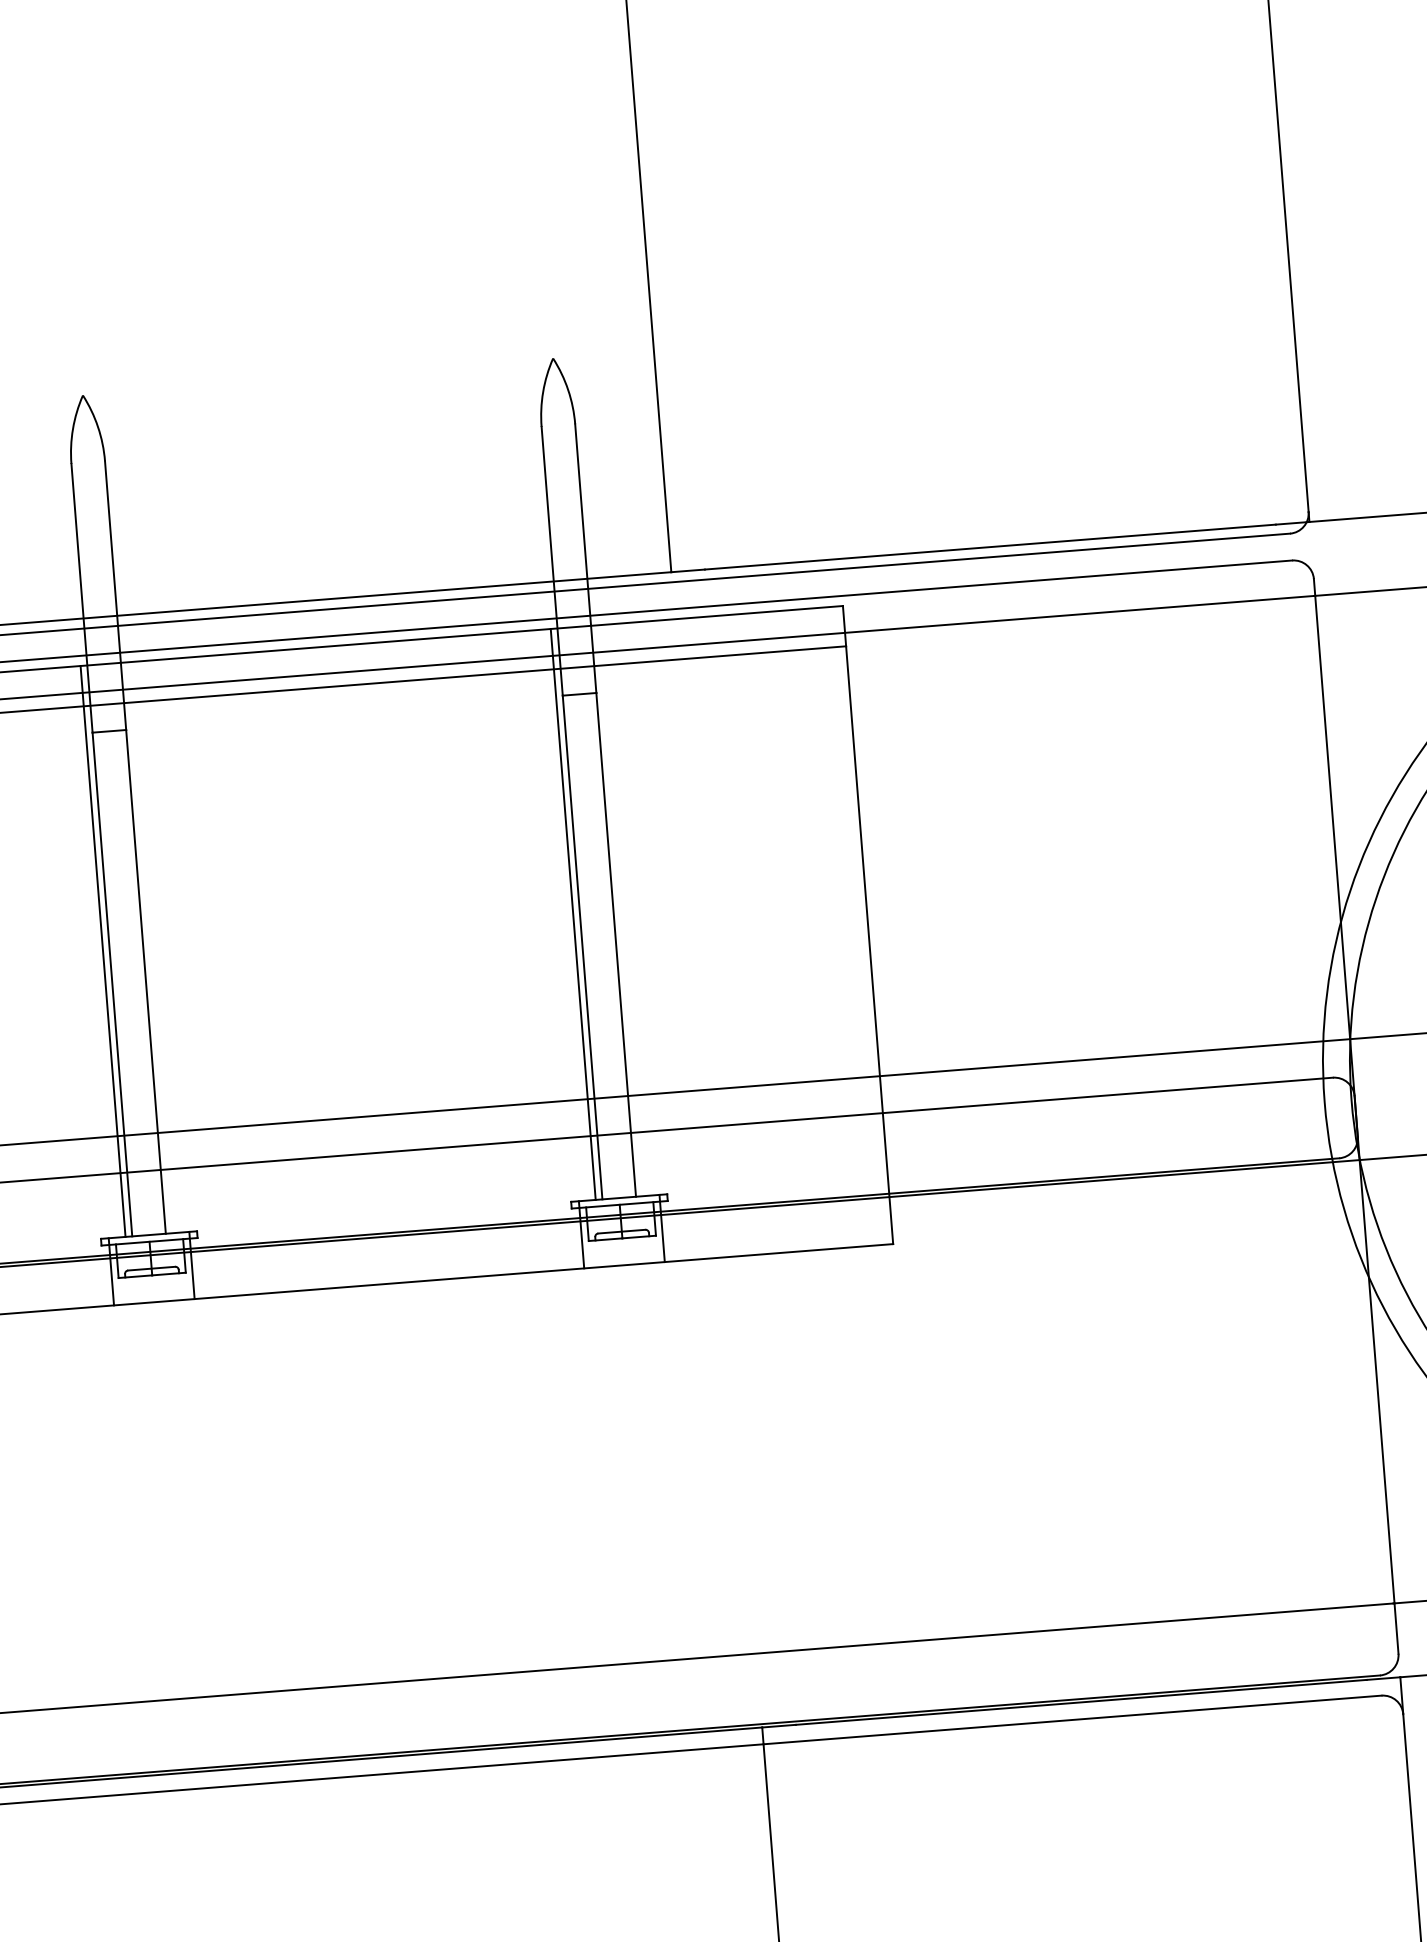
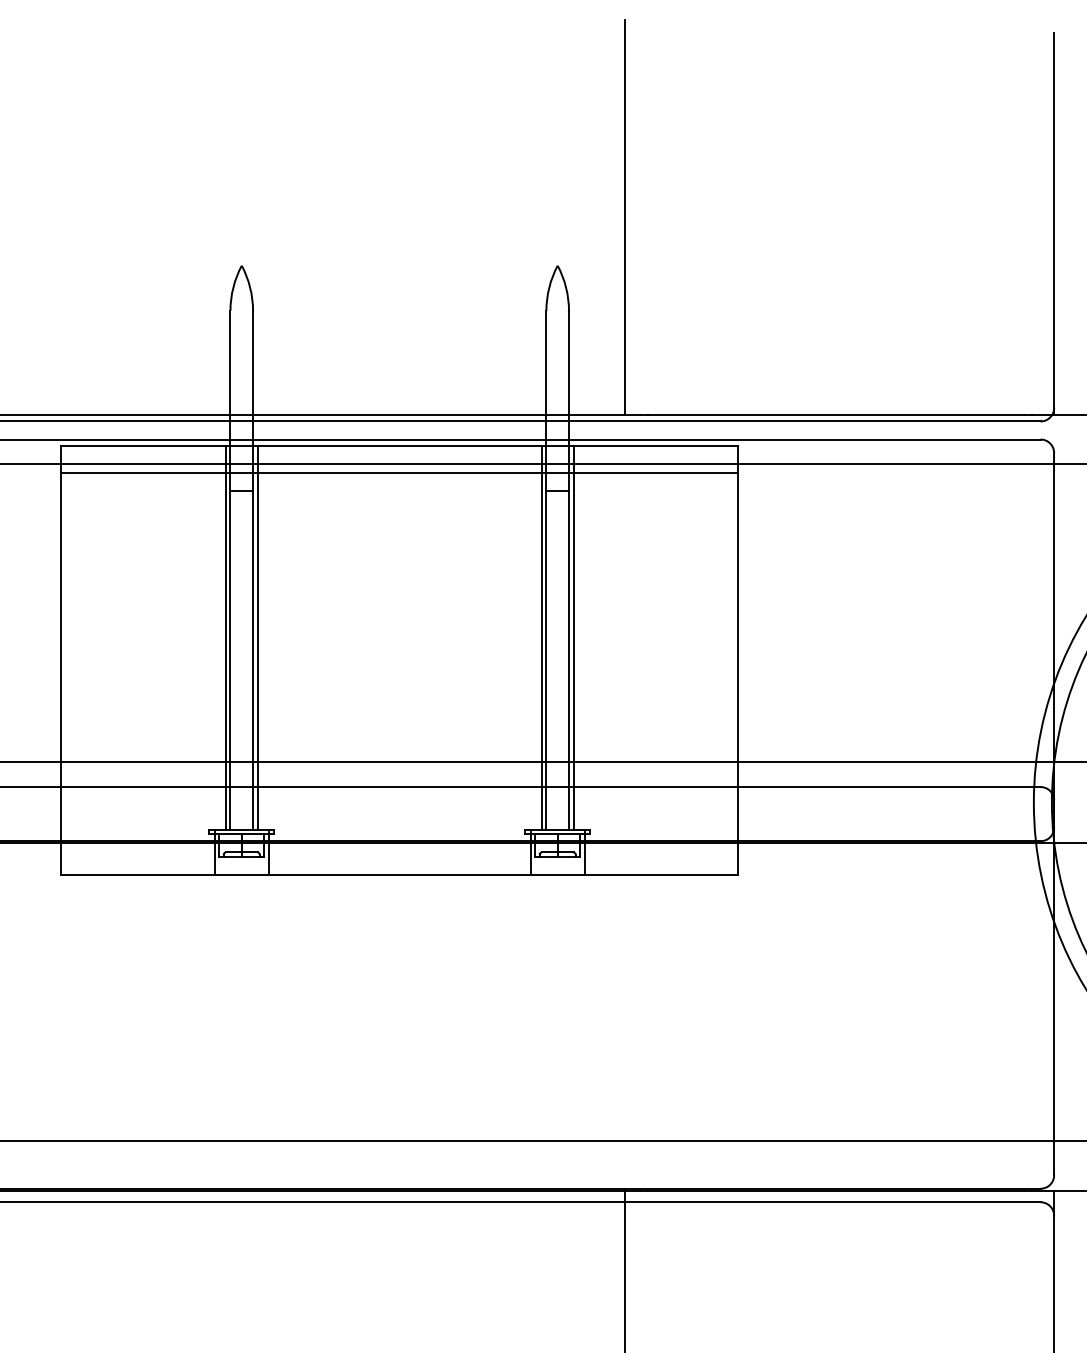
line: (620, 909) -> (573, 637), added
line: (149, 946) -> (257, 637), added

